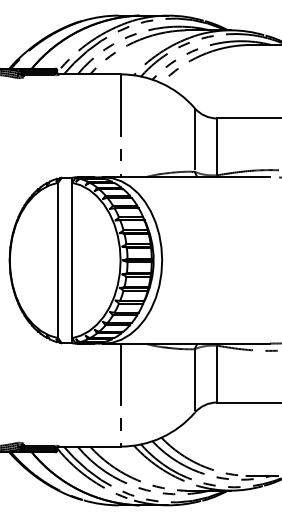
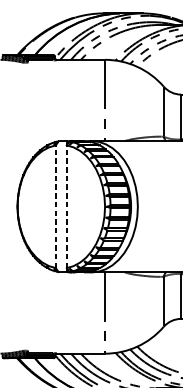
line: (58, 260) -> (56, 206), solid -> dashed
line: (72, 260) -> (67, 206), solid -> dashed

